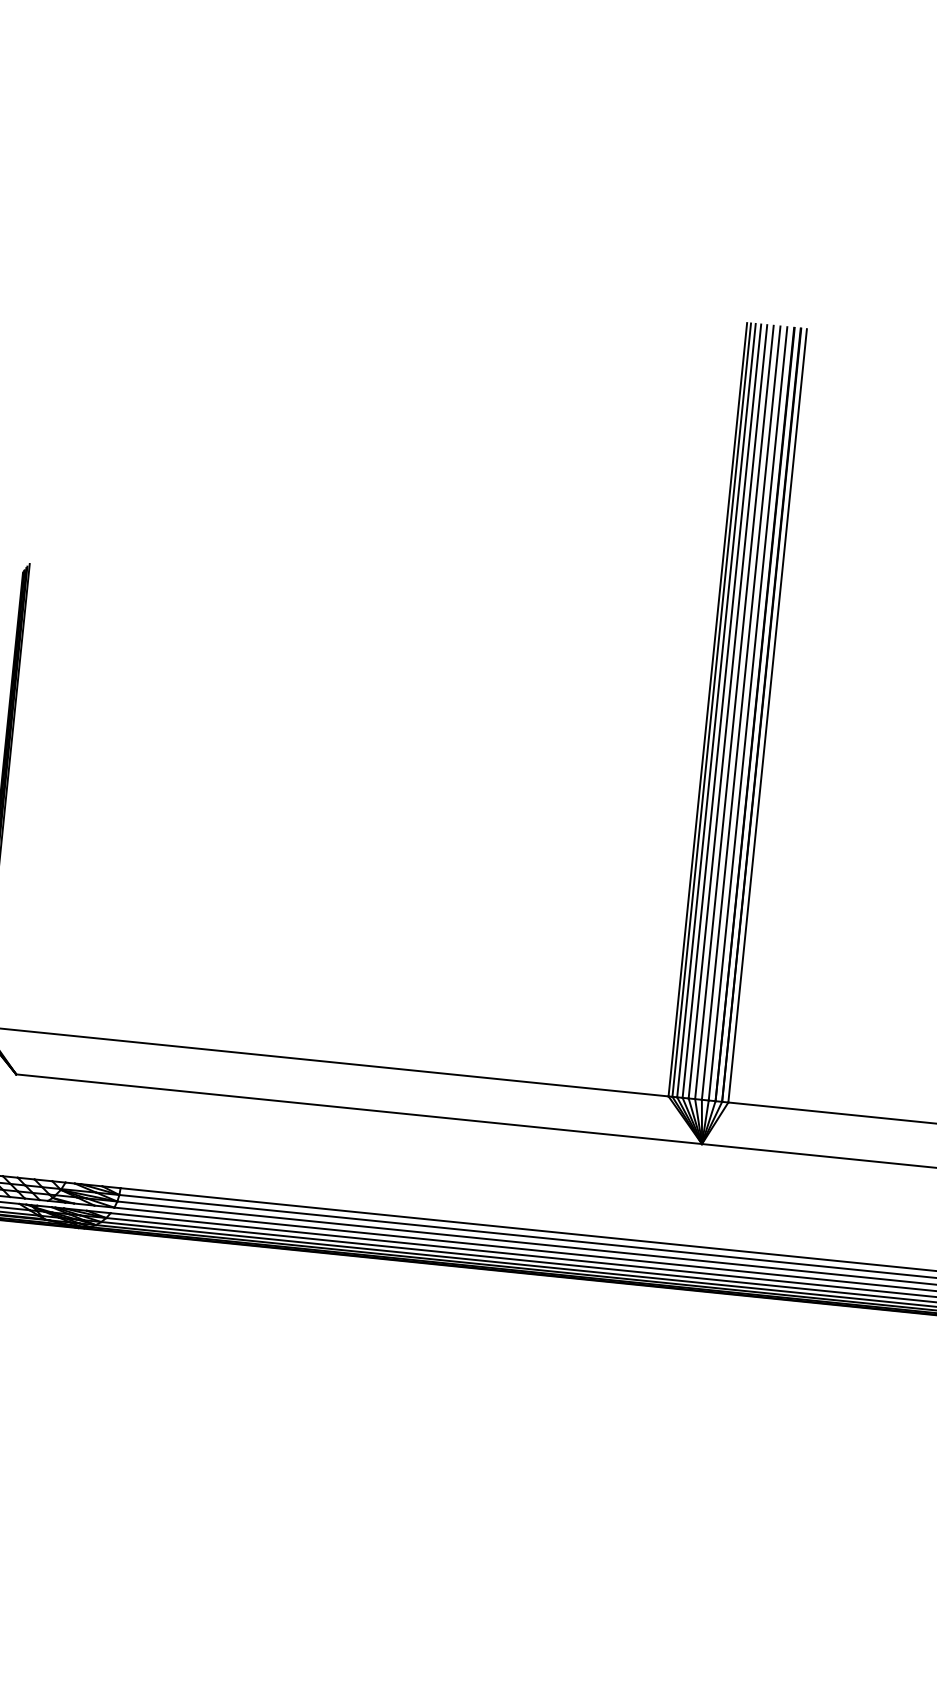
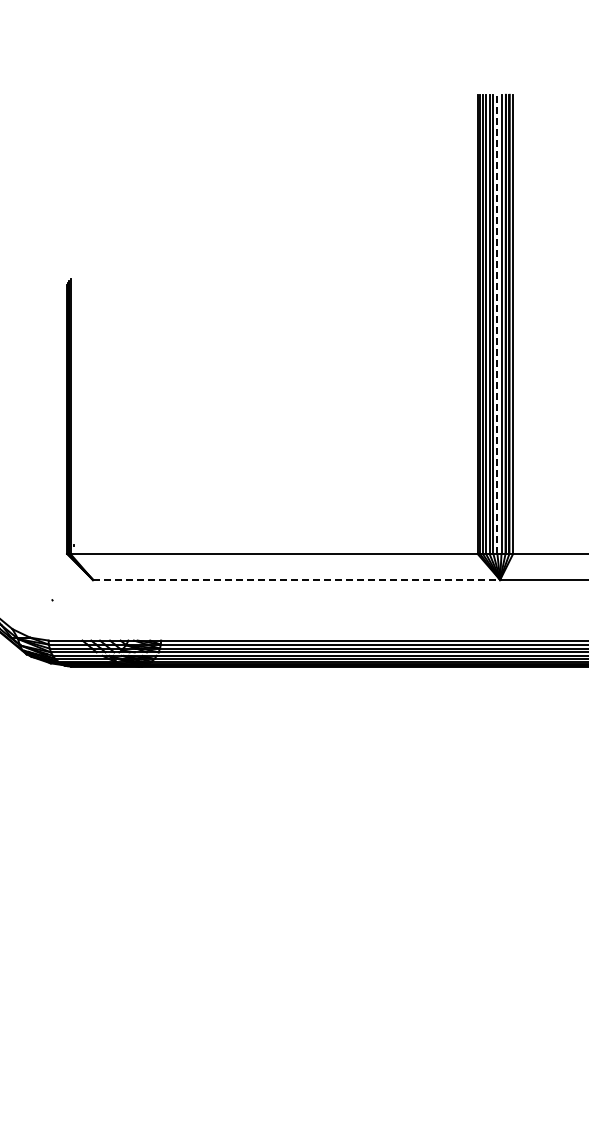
line: (741, 713) -> (497, 324), solid -> dashed
line: (359, 1108) -> (296, 579), solid -> dashed

